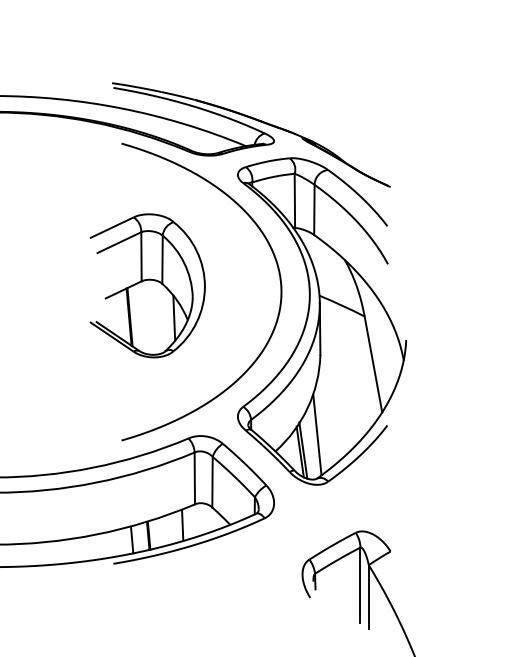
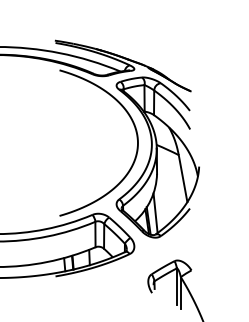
part: (147, 286) -> (72, 140), removed

